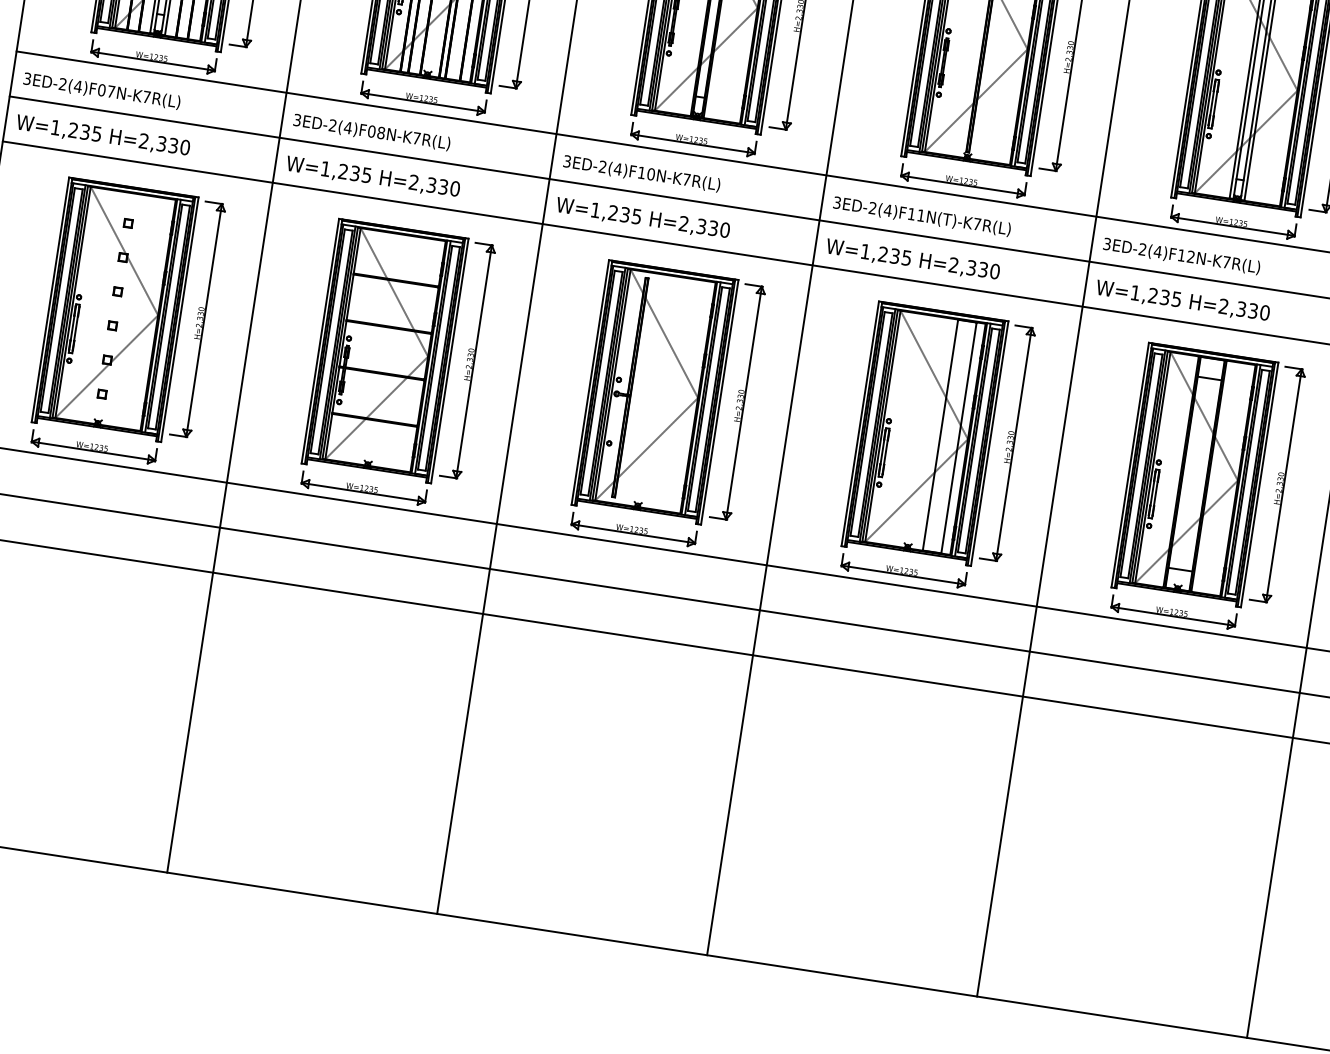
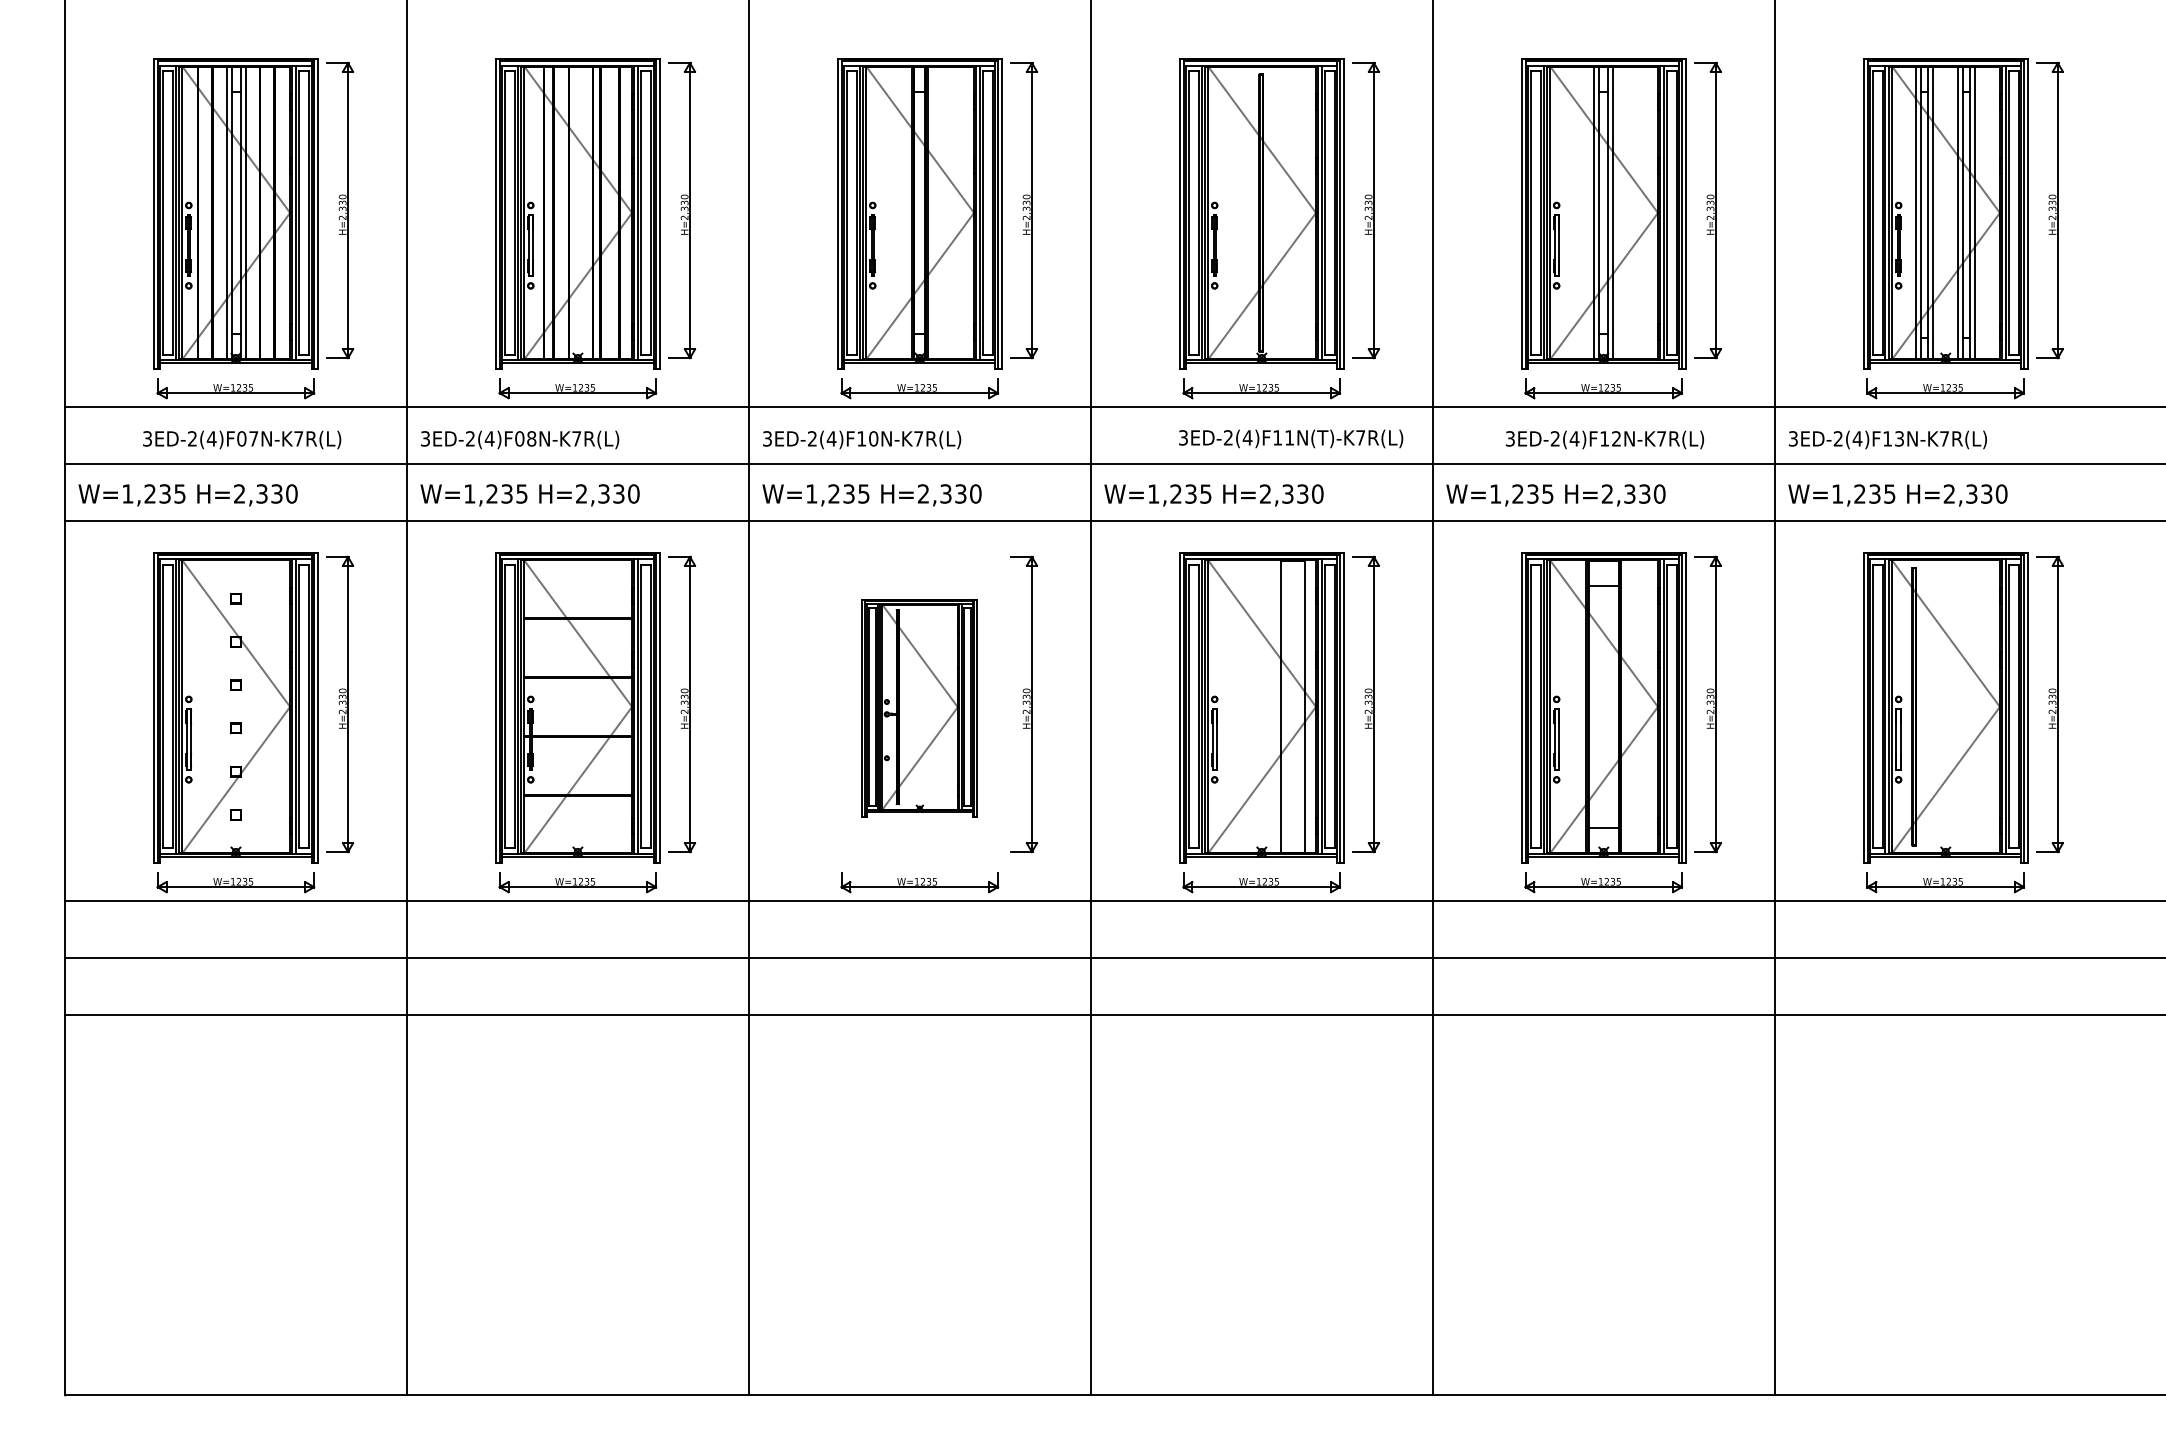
text: (102, 90) -> (242, 439), moved
text: (922, 216) -> (1291, 438), moved
text: (1182, 256) -> (1605, 439), moved
part: (654, 391) -> (919, 707), size x0.7

